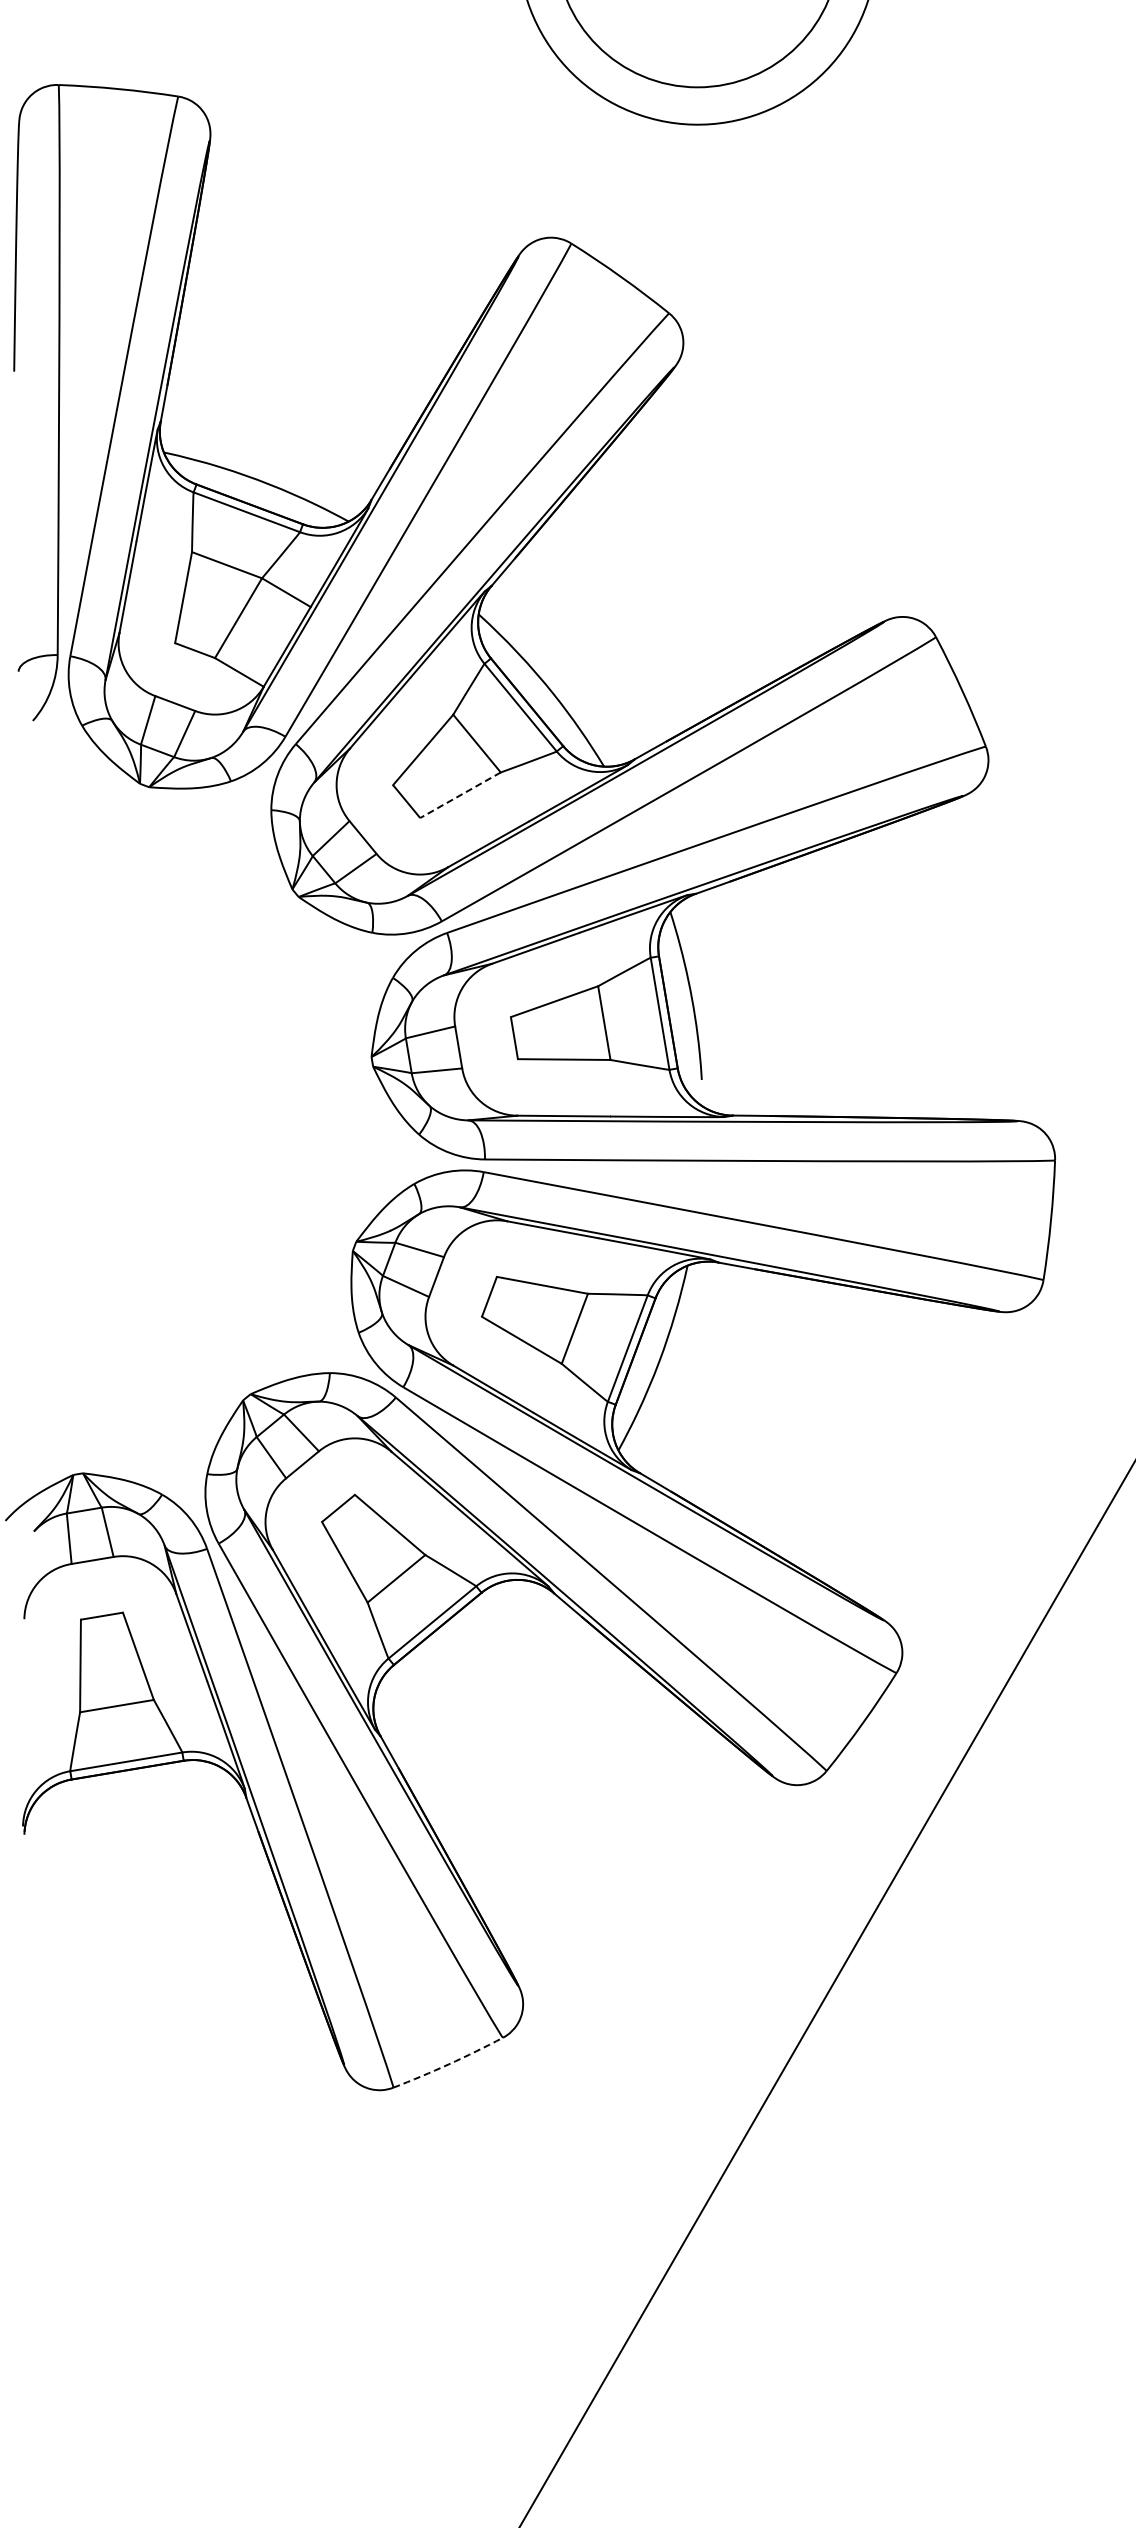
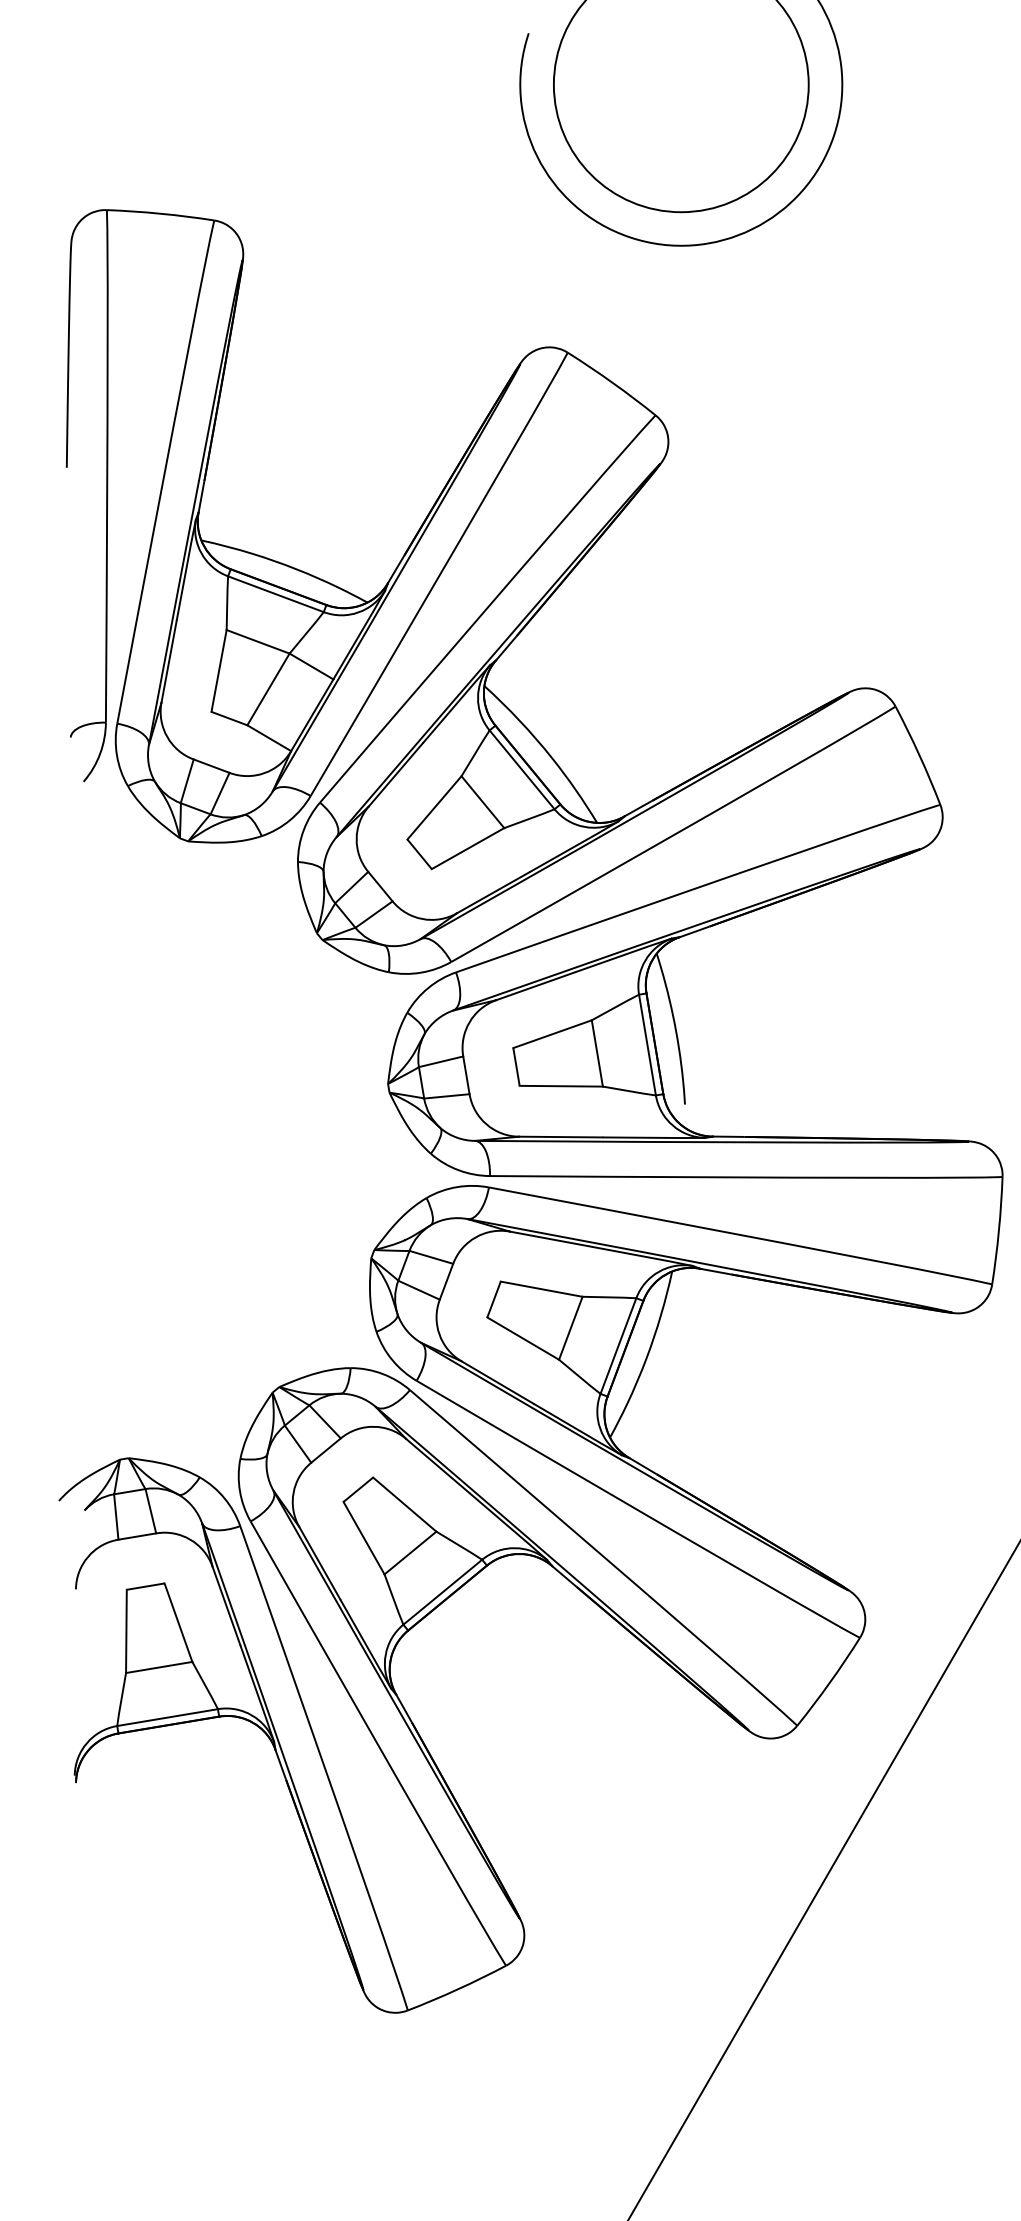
line: (460, 795) -> (468, 848), dashed -> solid
arc: (448, 2064) -> (457, 1989), dashed -> solid

